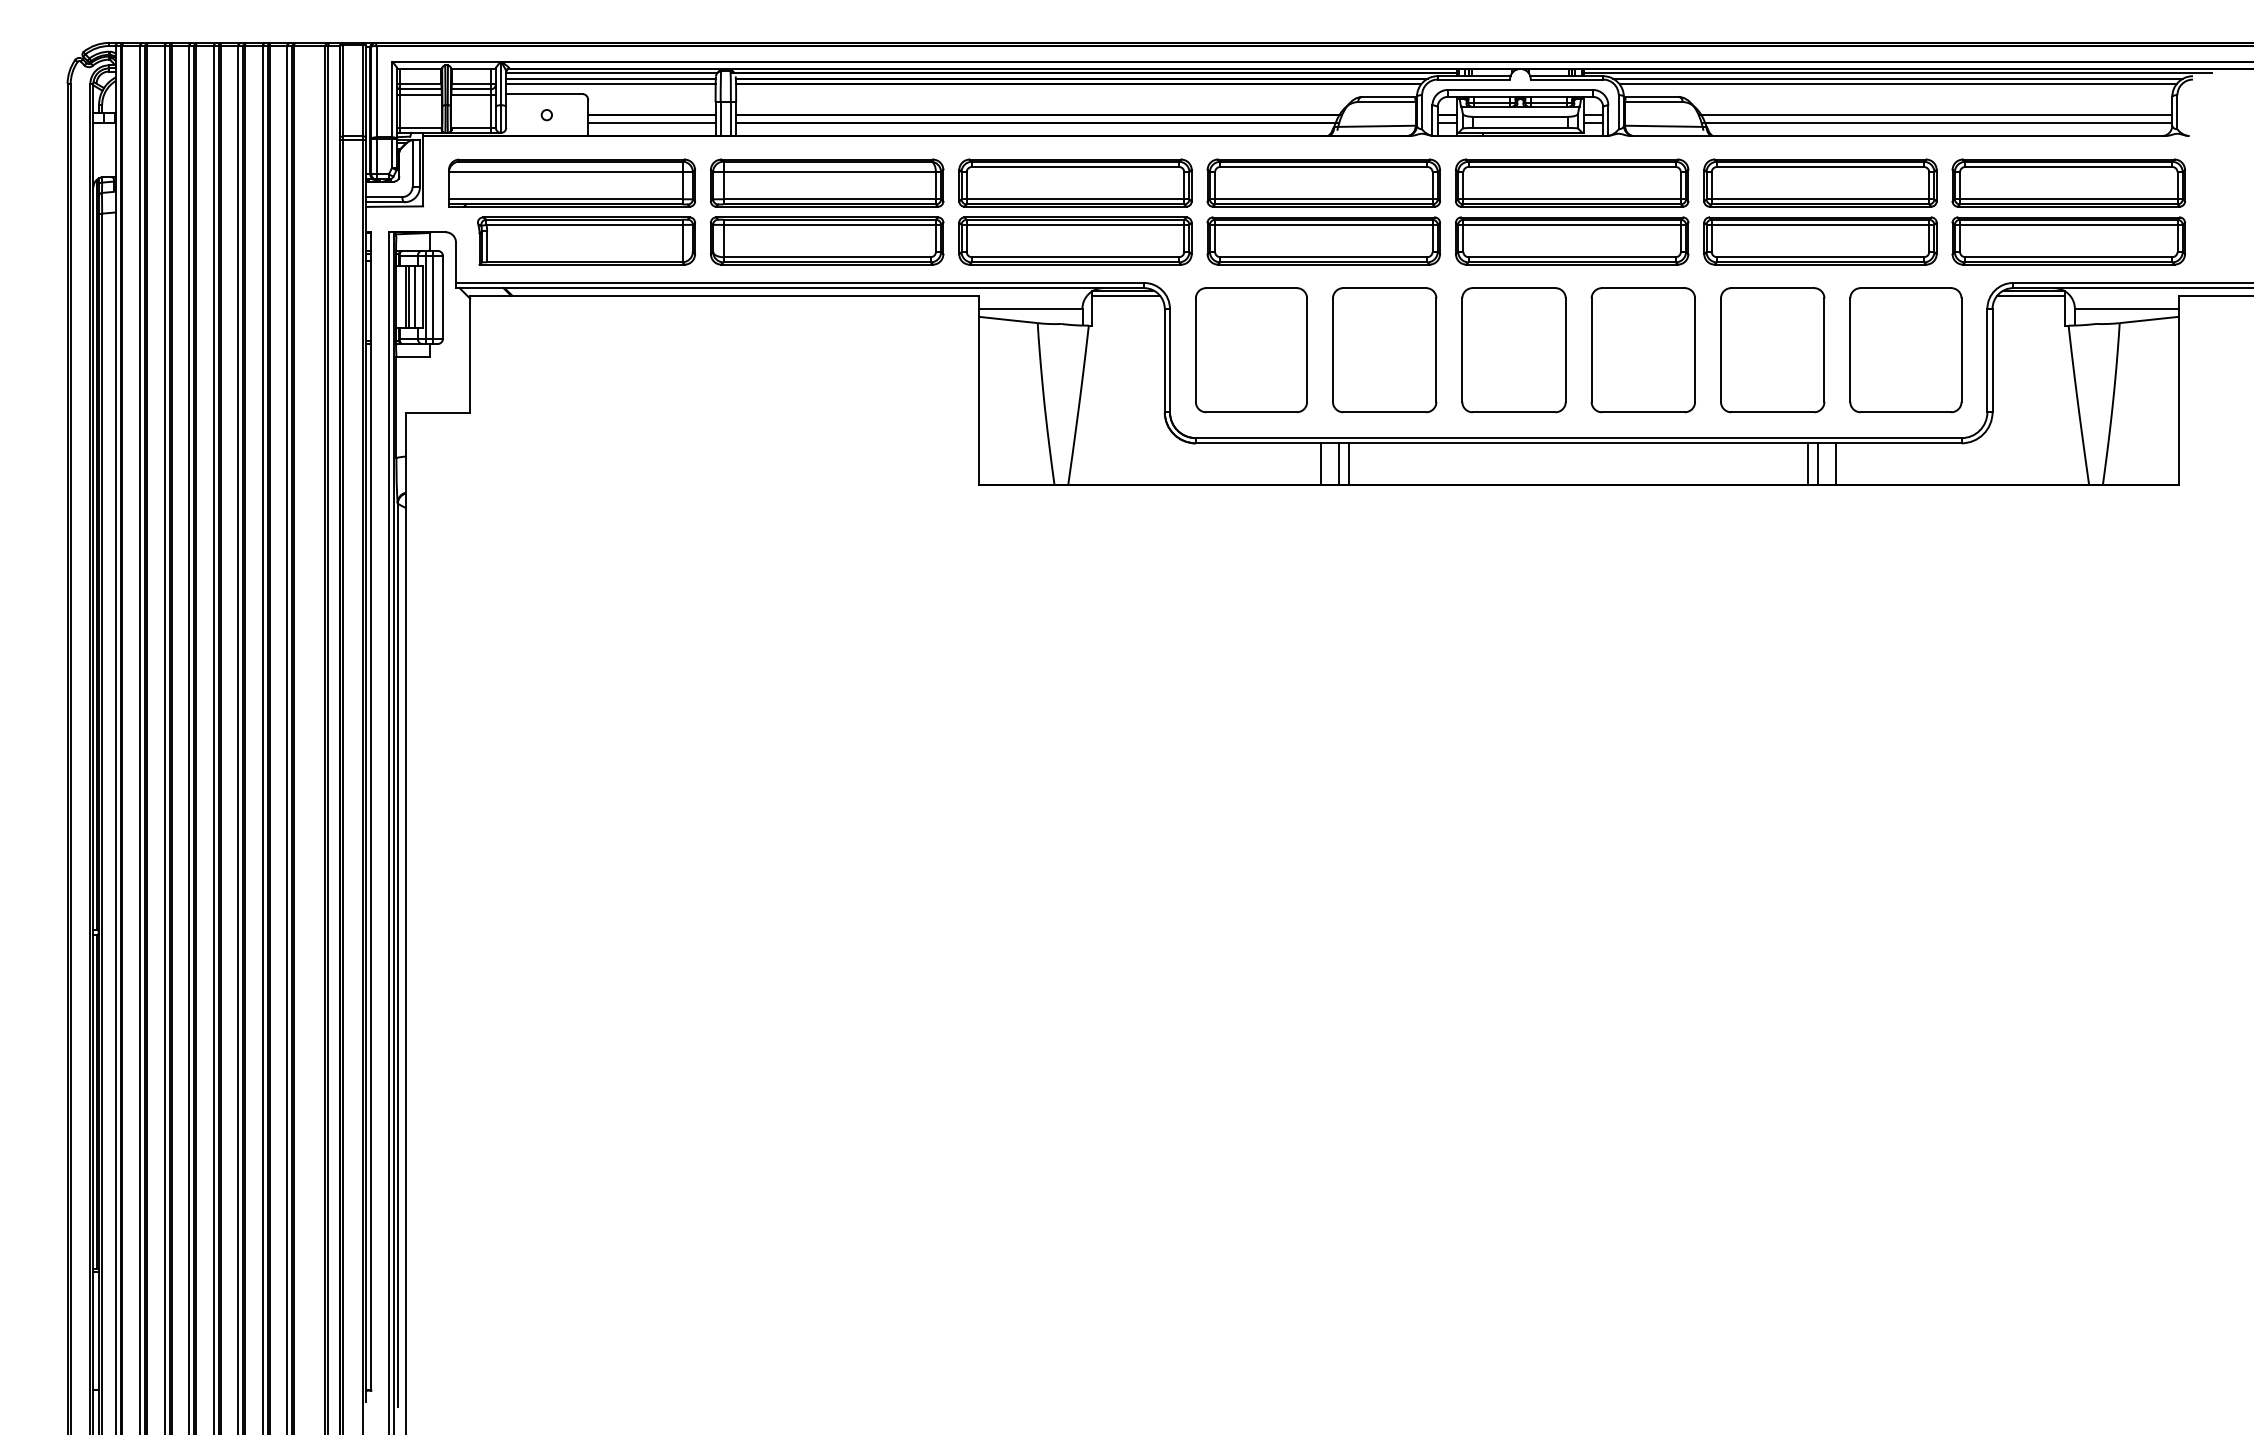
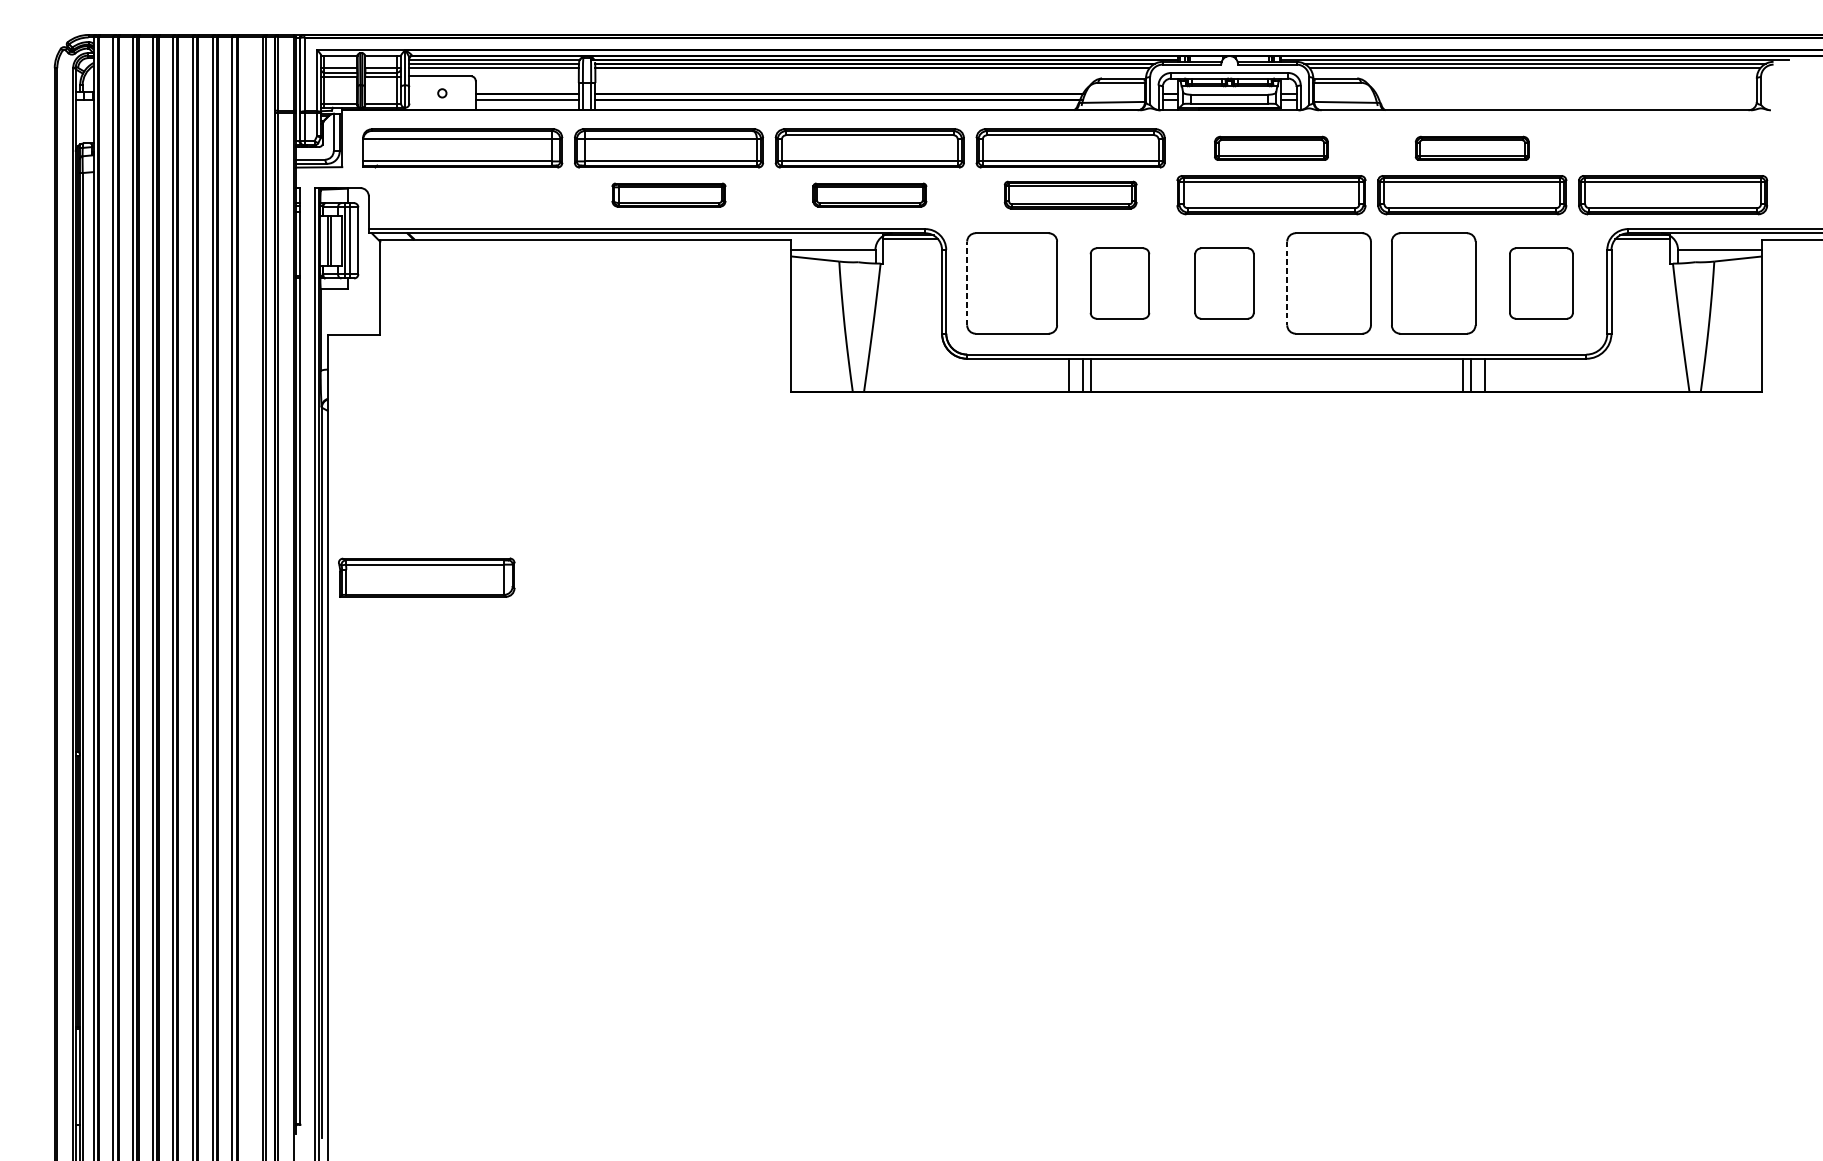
line: (1935, 115) -> (1565, 93), removed
line: (1936, 123) -> (1566, 100), removed
part: (1571, 182) -> (1270, 147), size x0.6
part: (1820, 182) -> (1472, 147), size x0.6
part: (2068, 182) -> (1672, 147), removed
part: (586, 240) -> (426, 577), moved
part: (826, 240) -> (668, 194), size x0.6
part: (1075, 240) -> (869, 194), size x0.6
part: (1323, 240) -> (1070, 194), size x0.7
line: (415, 297) -> (336, 240), removed
line: (1195, 350) -> (966, 283), solid -> dashed
part: (1384, 350) -> (1119, 283), size x0.7
part: (1513, 350) -> (1224, 283), size x0.7
line: (1591, 350) -> (1287, 283), solid -> dashed
part: (1905, 350) -> (1541, 283), size x0.7

